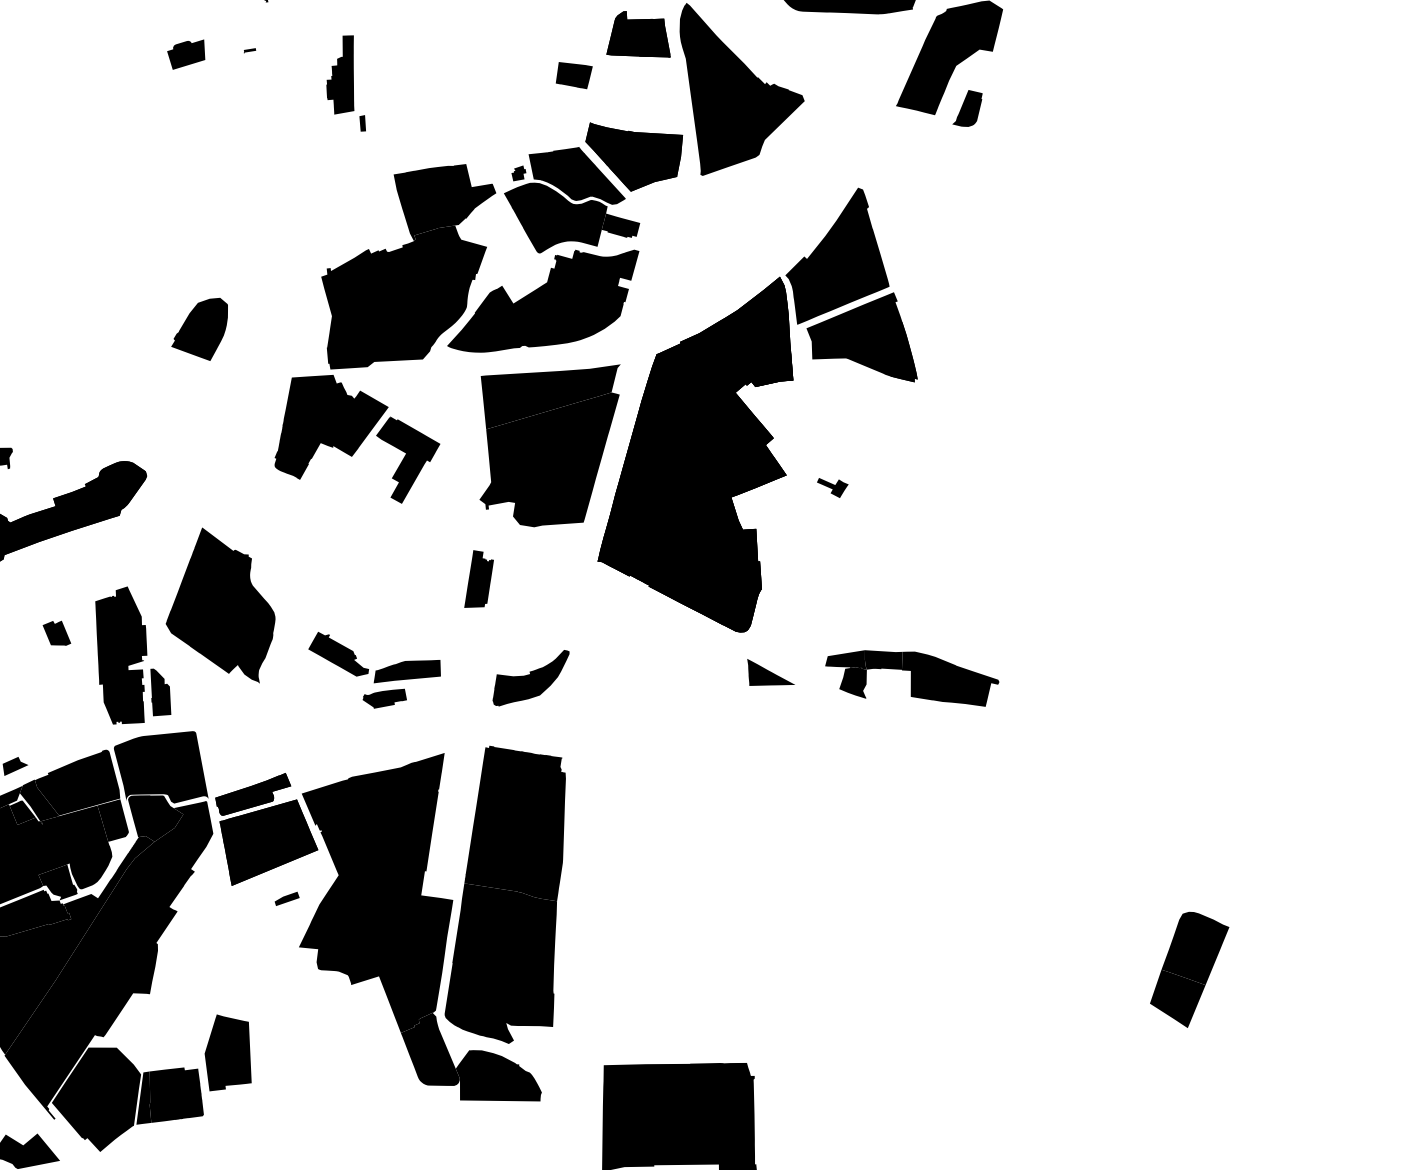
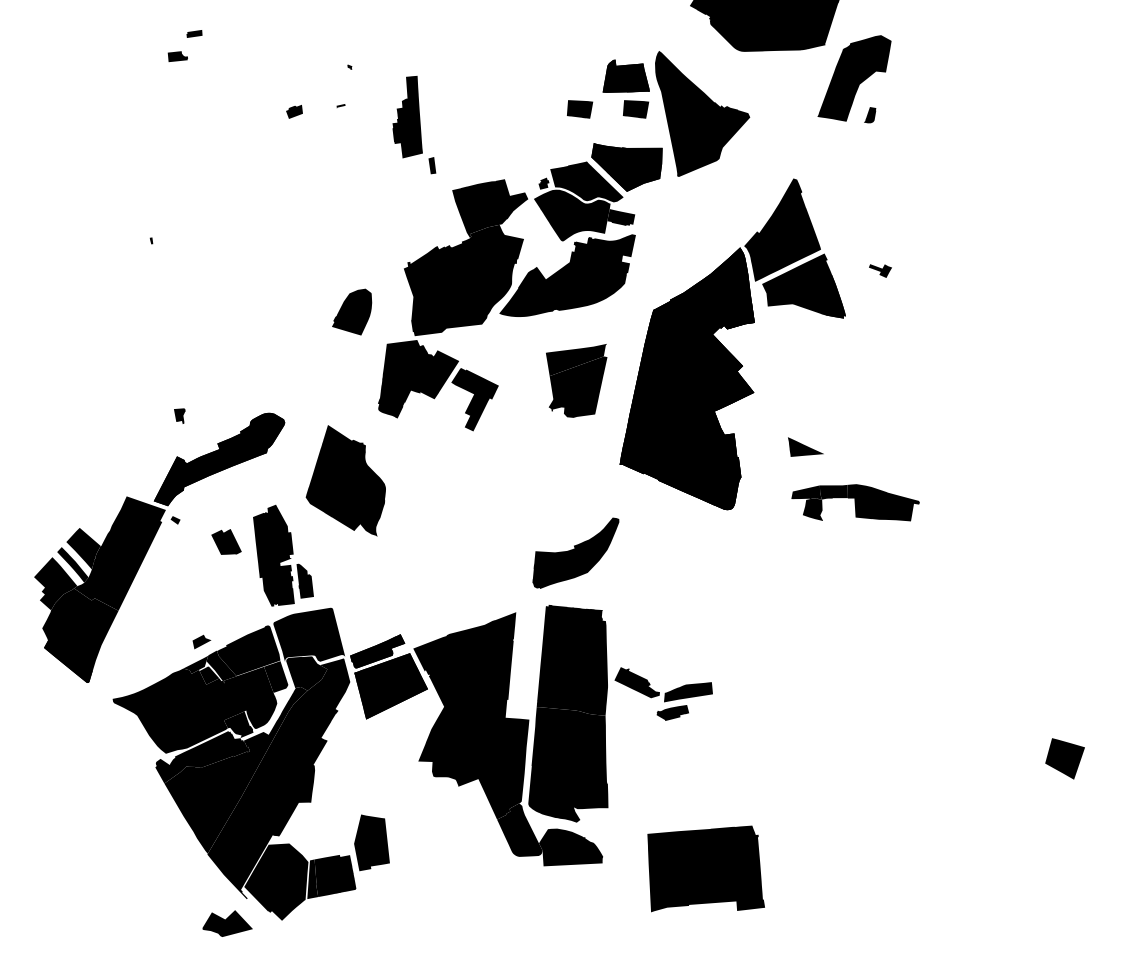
part: (186, 54) -> (294, 111), size x0.6
part: (650, 80) -> (636, 109), added
part: (346, 83) -> (413, 125), size x1.4
part: (966, 107) -> (869, 114), size x0.6
part: (200, 327) -> (352, 311), moved
part: (546, 443) -> (576, 380), size x0.6
part: (832, 487) -> (880, 270), moved
fill: (479, 579) -> (533, 483), removed
part: (221, 604) -> (345, 480), moved
part: (55, 633) -> (225, 542), size x1.4
part: (373, 671) -> (663, 693), moved
part: (770, 672) -> (805, 446), moved
part: (911, 676) -> (855, 502), moved
part: (531, 678) -> (576, 553), size x1.6
fill: (287, 898) -> (407, 726), removed
fill: (1194, 947) -> (1075, 720), removed

